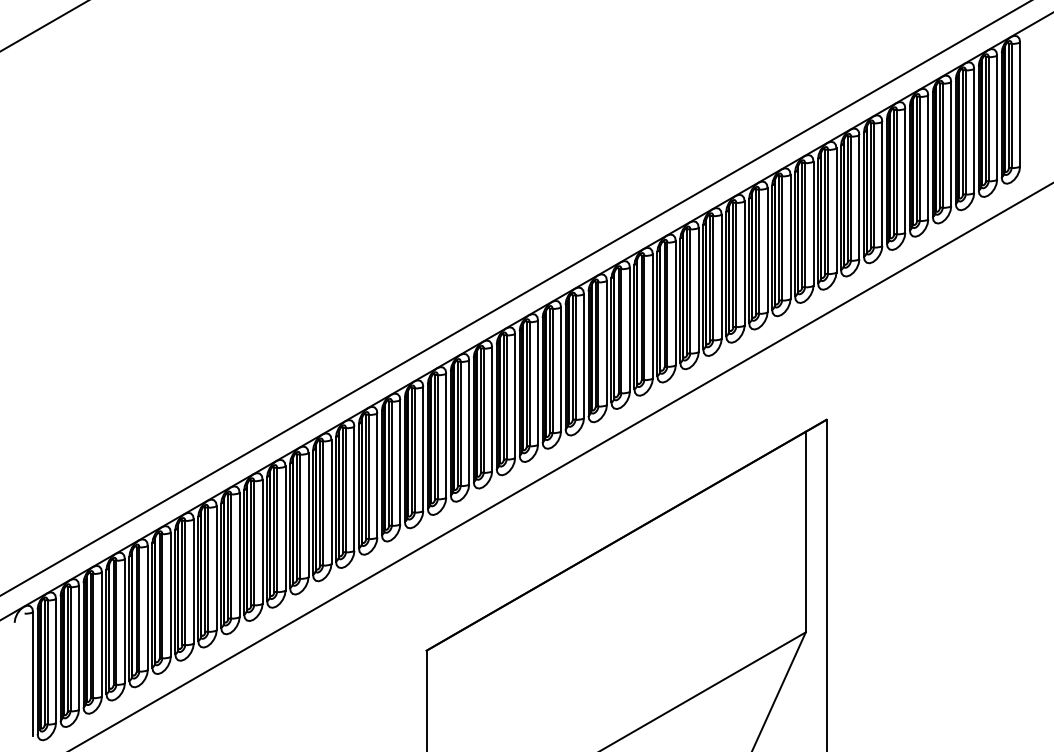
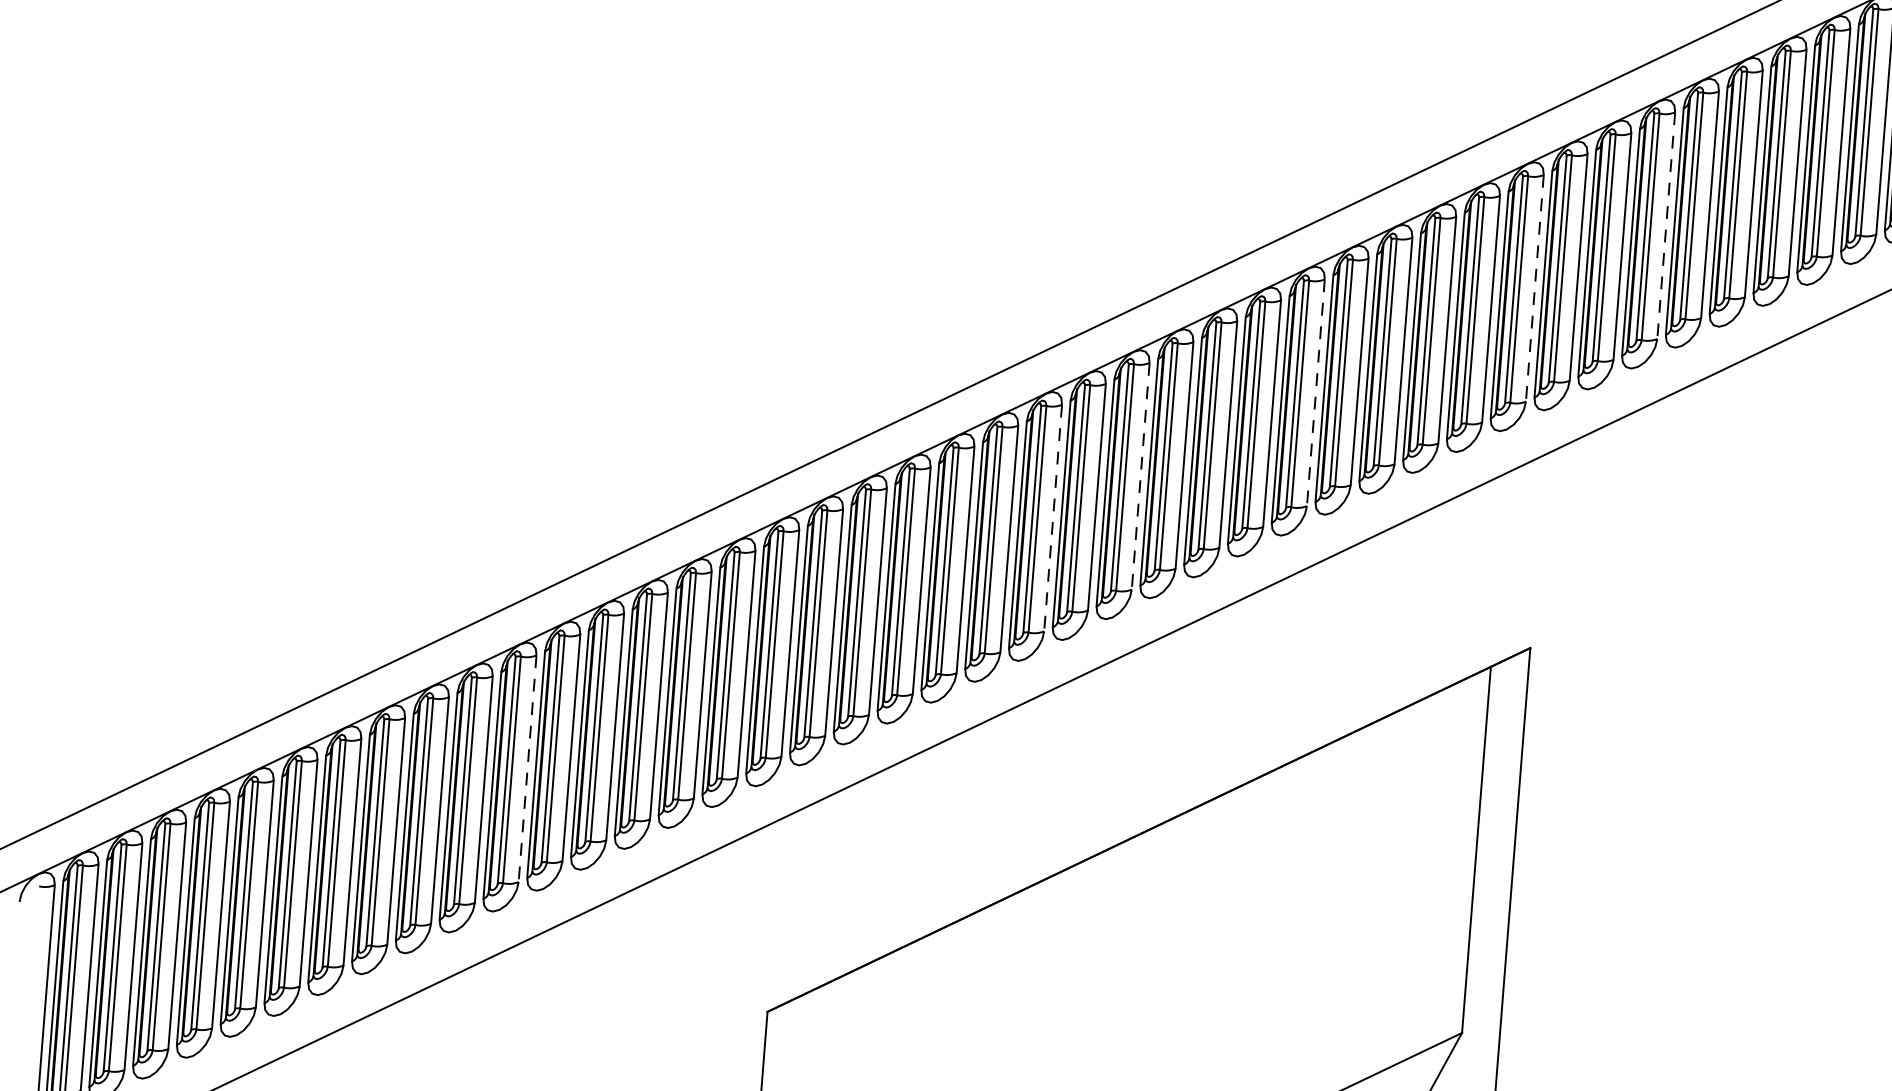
line: (882, 184) -> (1666, 226), solid -> dashed
line: (813, 224) -> (1534, 289), solid -> dashed
line: (698, 290) -> (1315, 393), solid -> dashed
line: (606, 343) -> (1139, 477), solid -> dashed
line: (561, 369) -> (1053, 518), solid -> dashed
line: (285, 529) -> (527, 770), solid -> dashed

